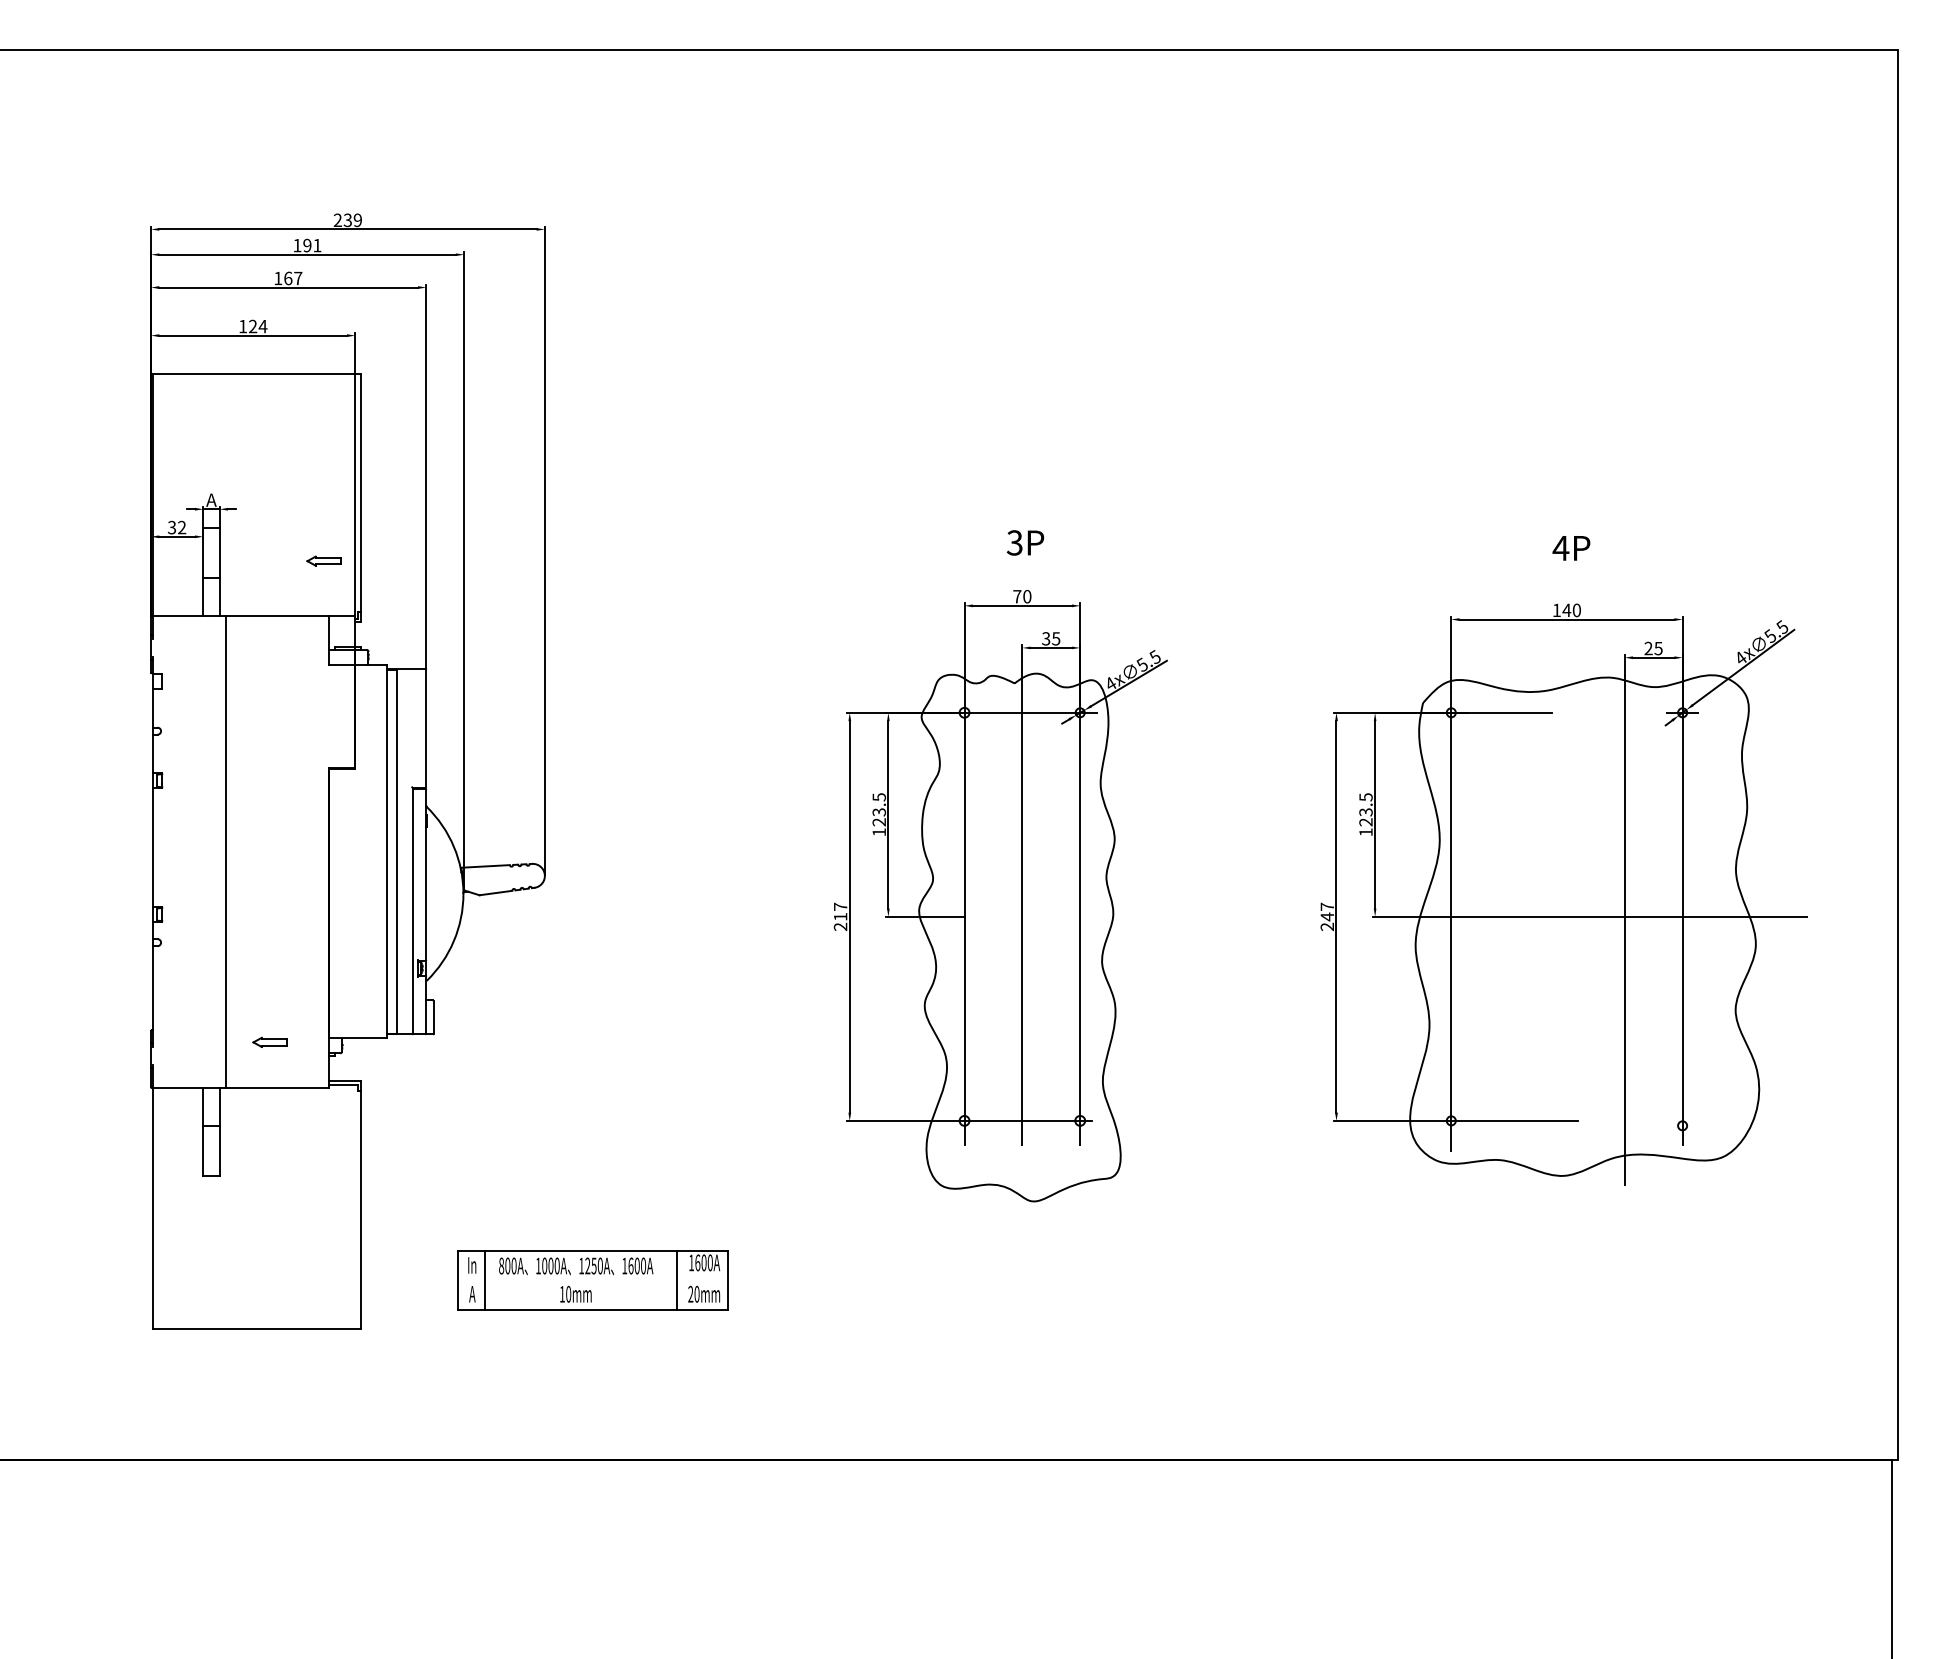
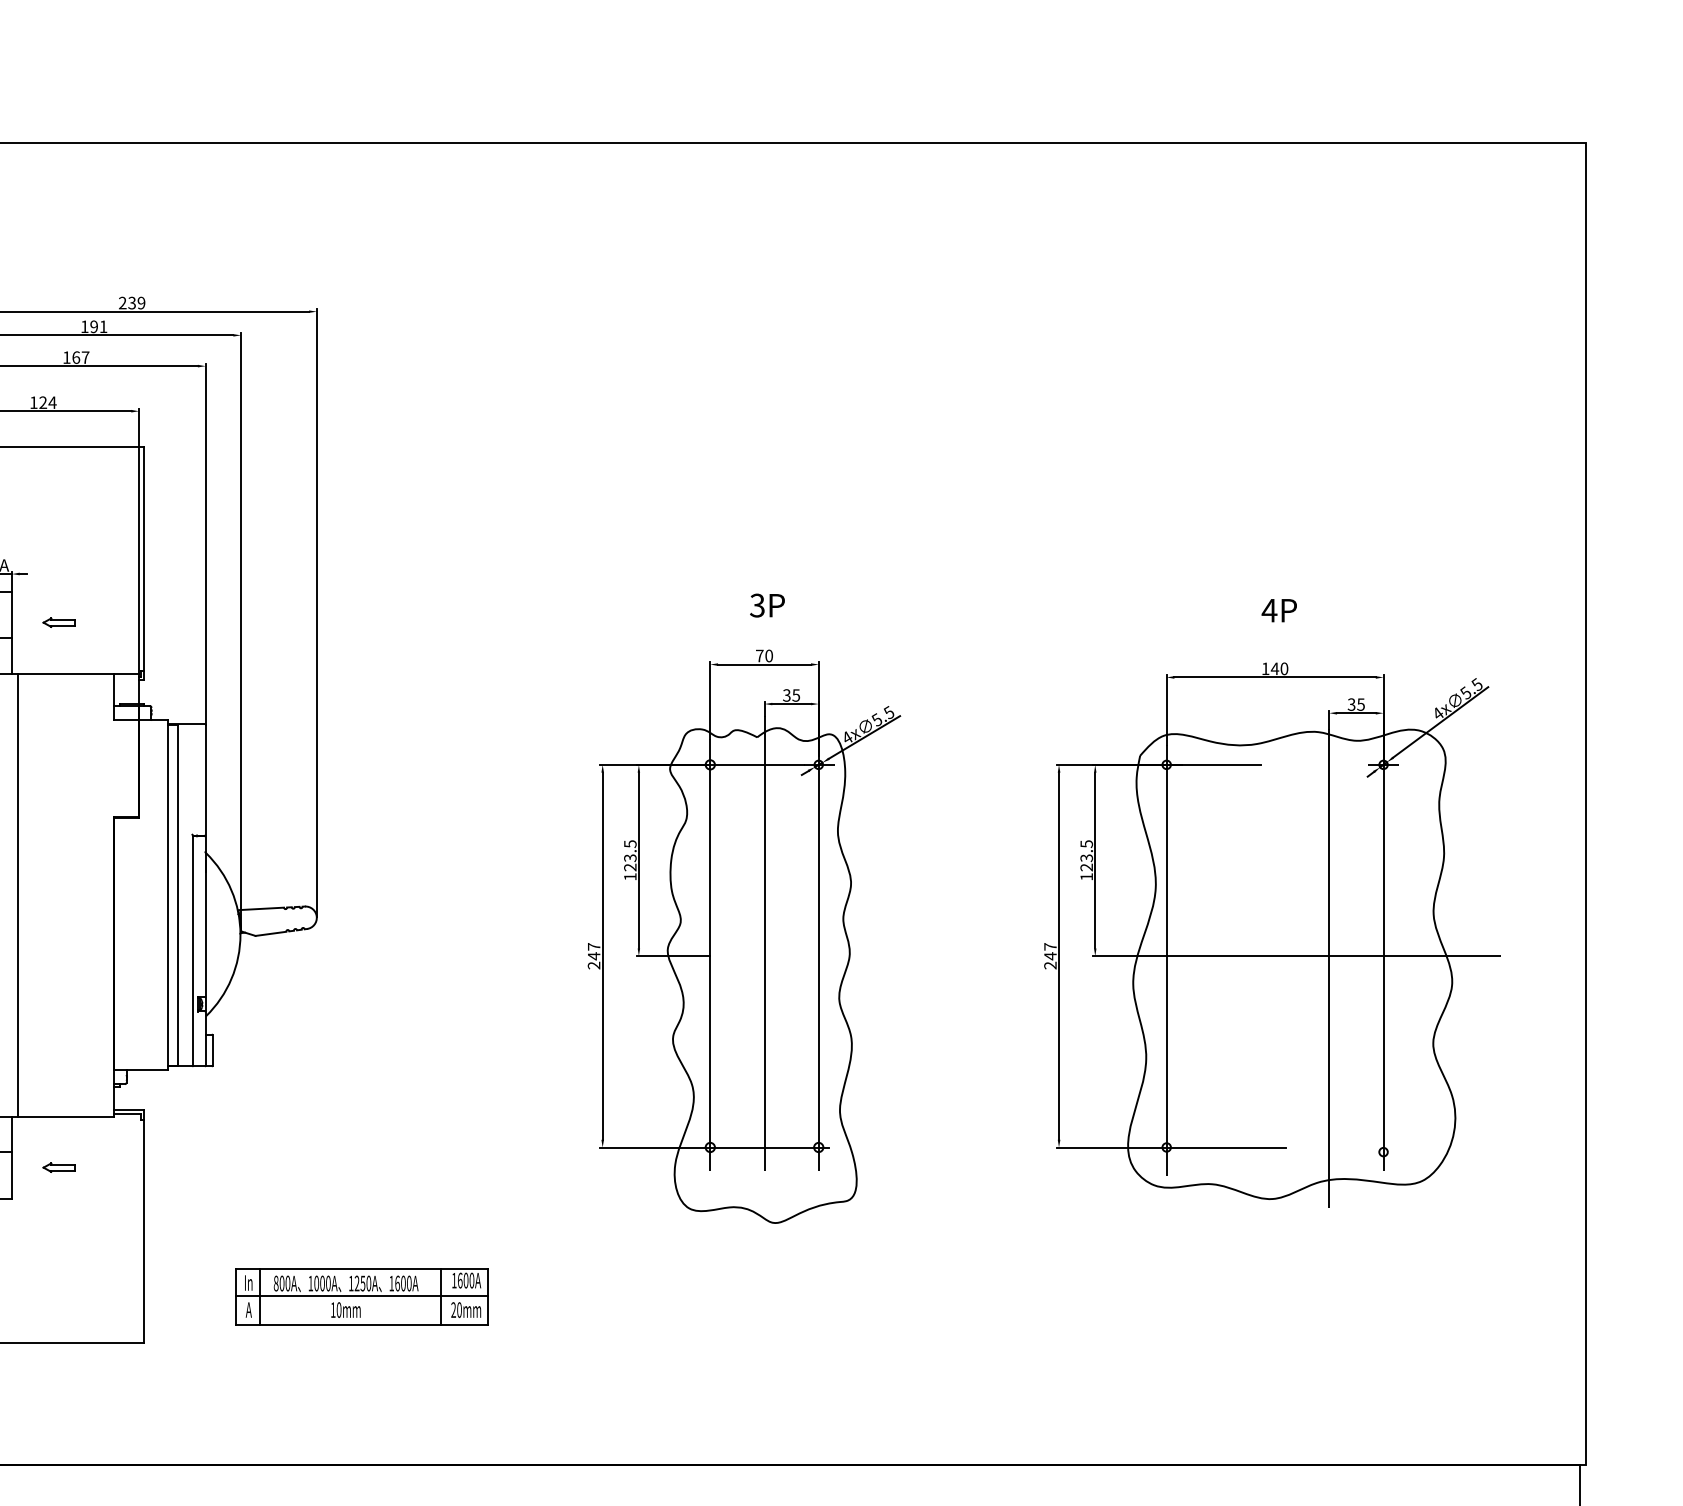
part: (323, 560) -> (58, 622), moved
text: (1648, 648) -> (1351, 704), 25 -> 35
text: (840, 916) -> (594, 955), 217 -> 247
part: (269, 1041) -> (58, 1166), moved
line: (592, 1278) -> (361, 1295), added

